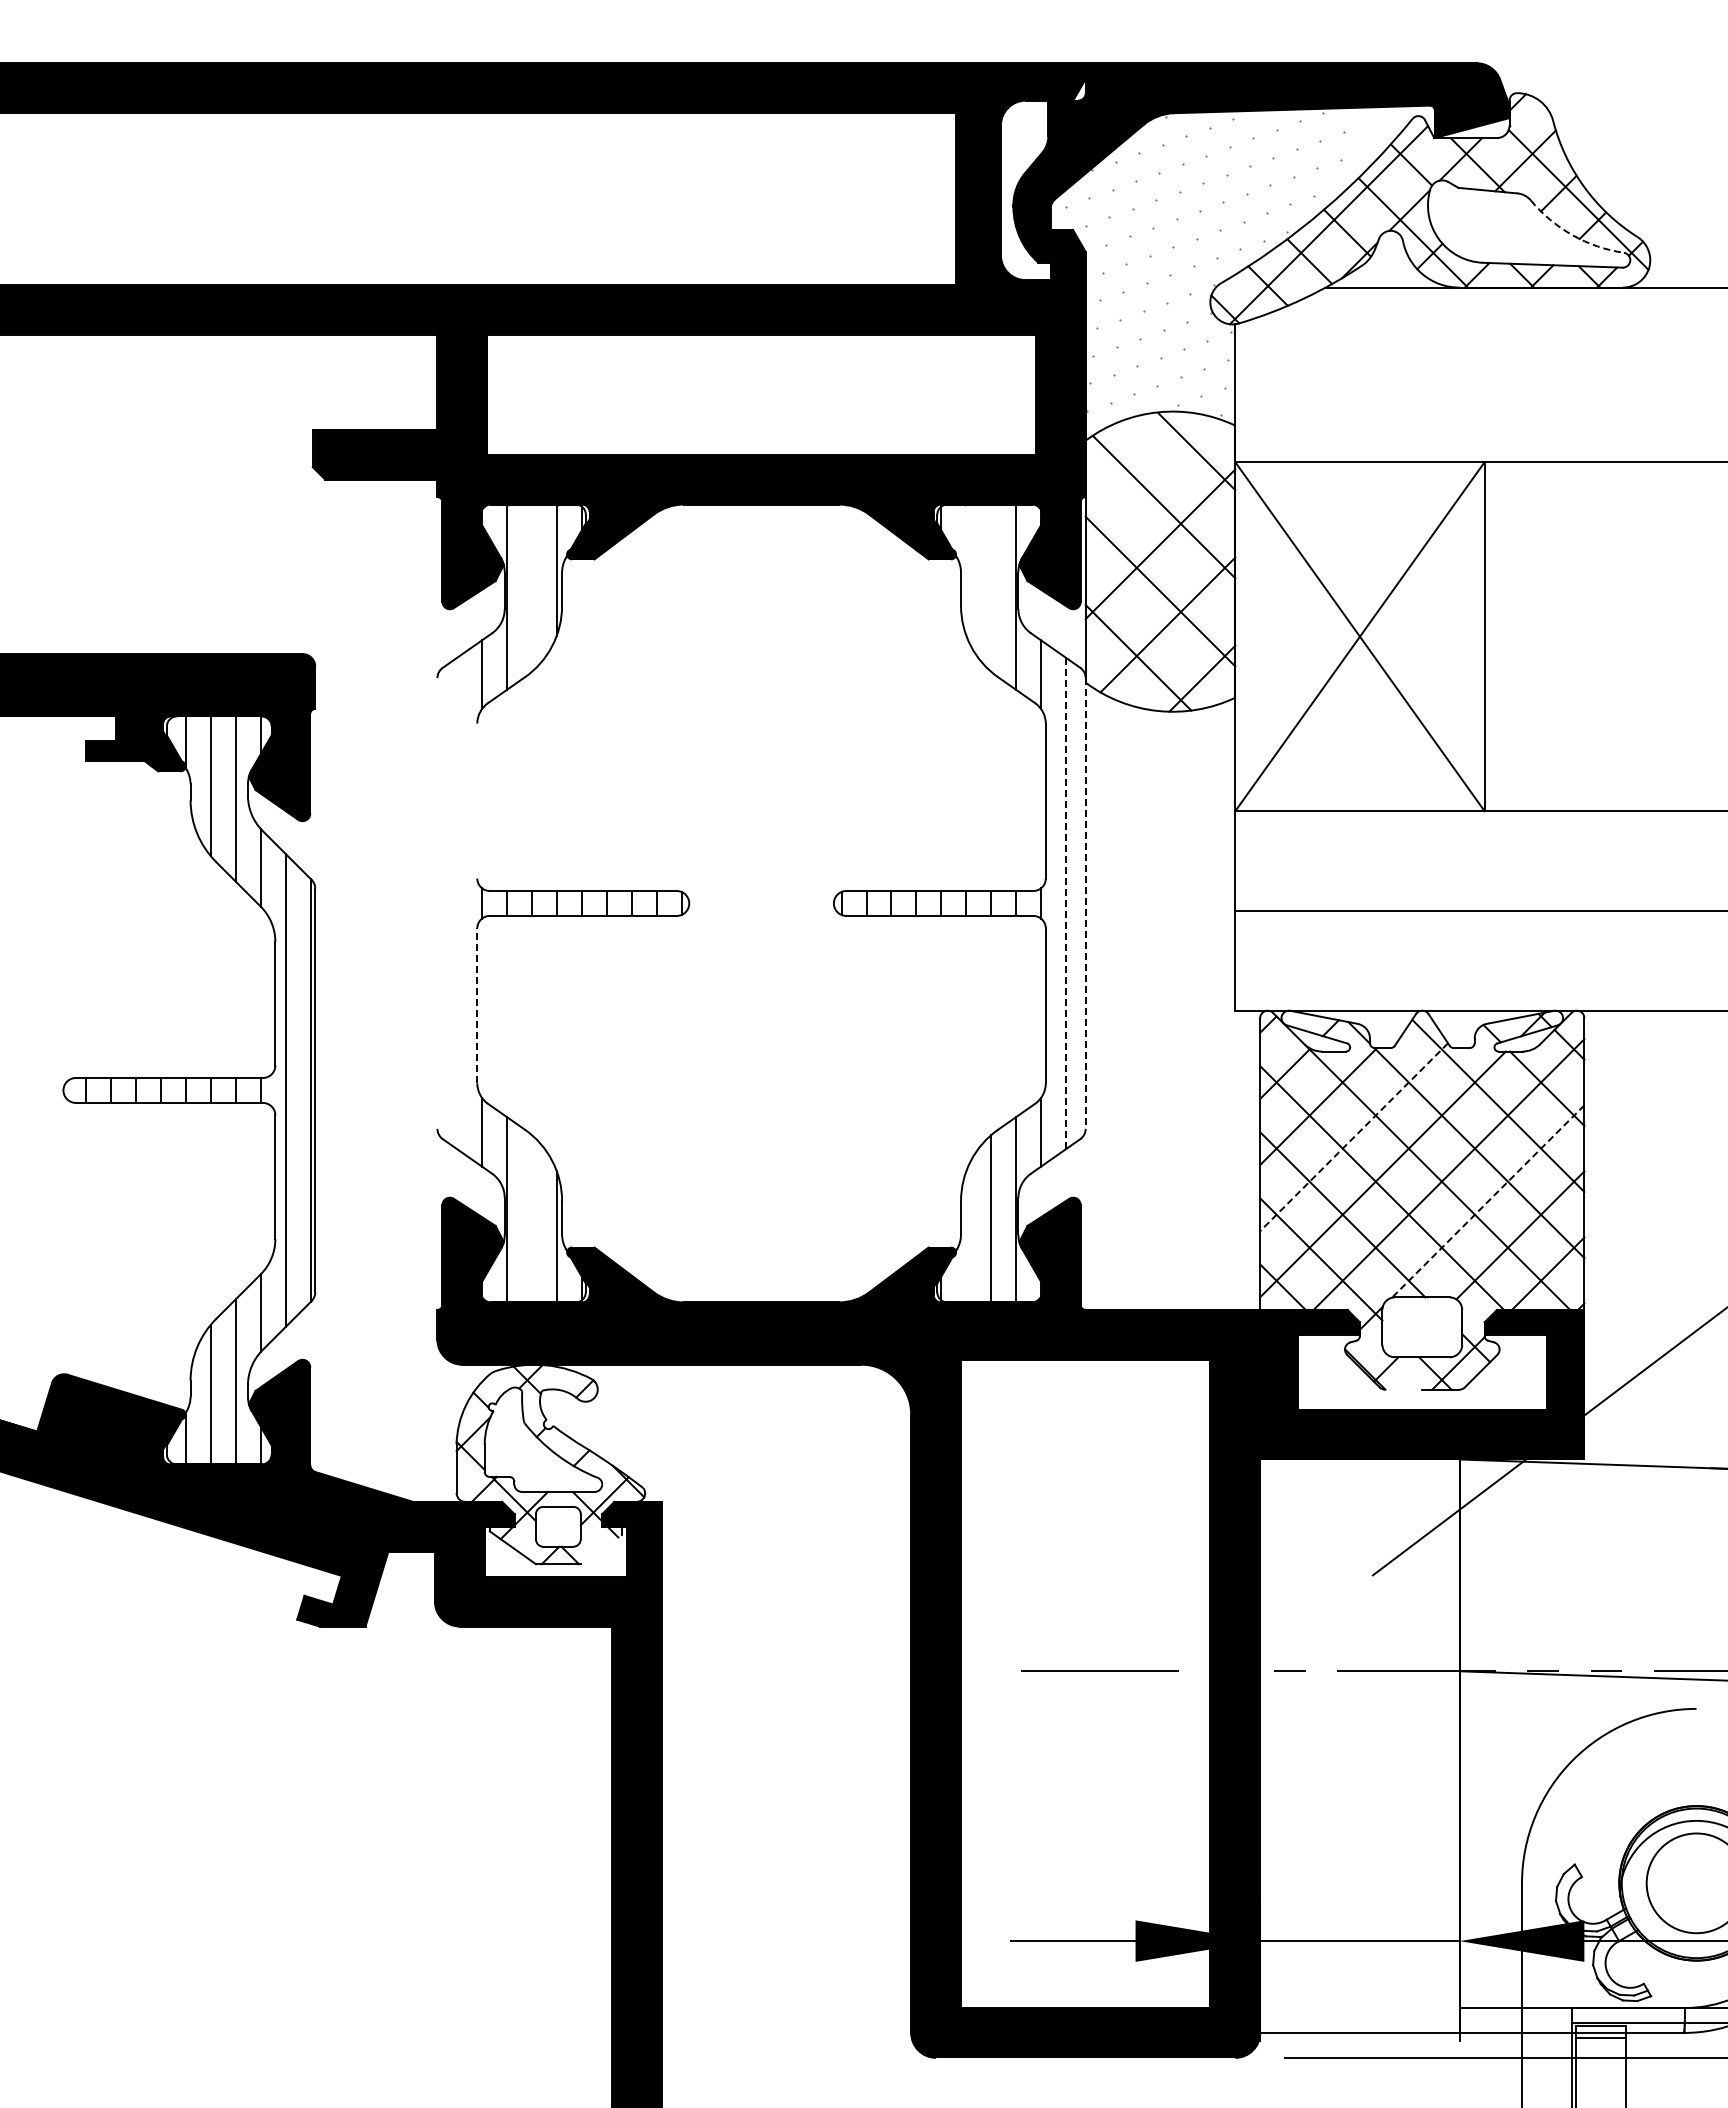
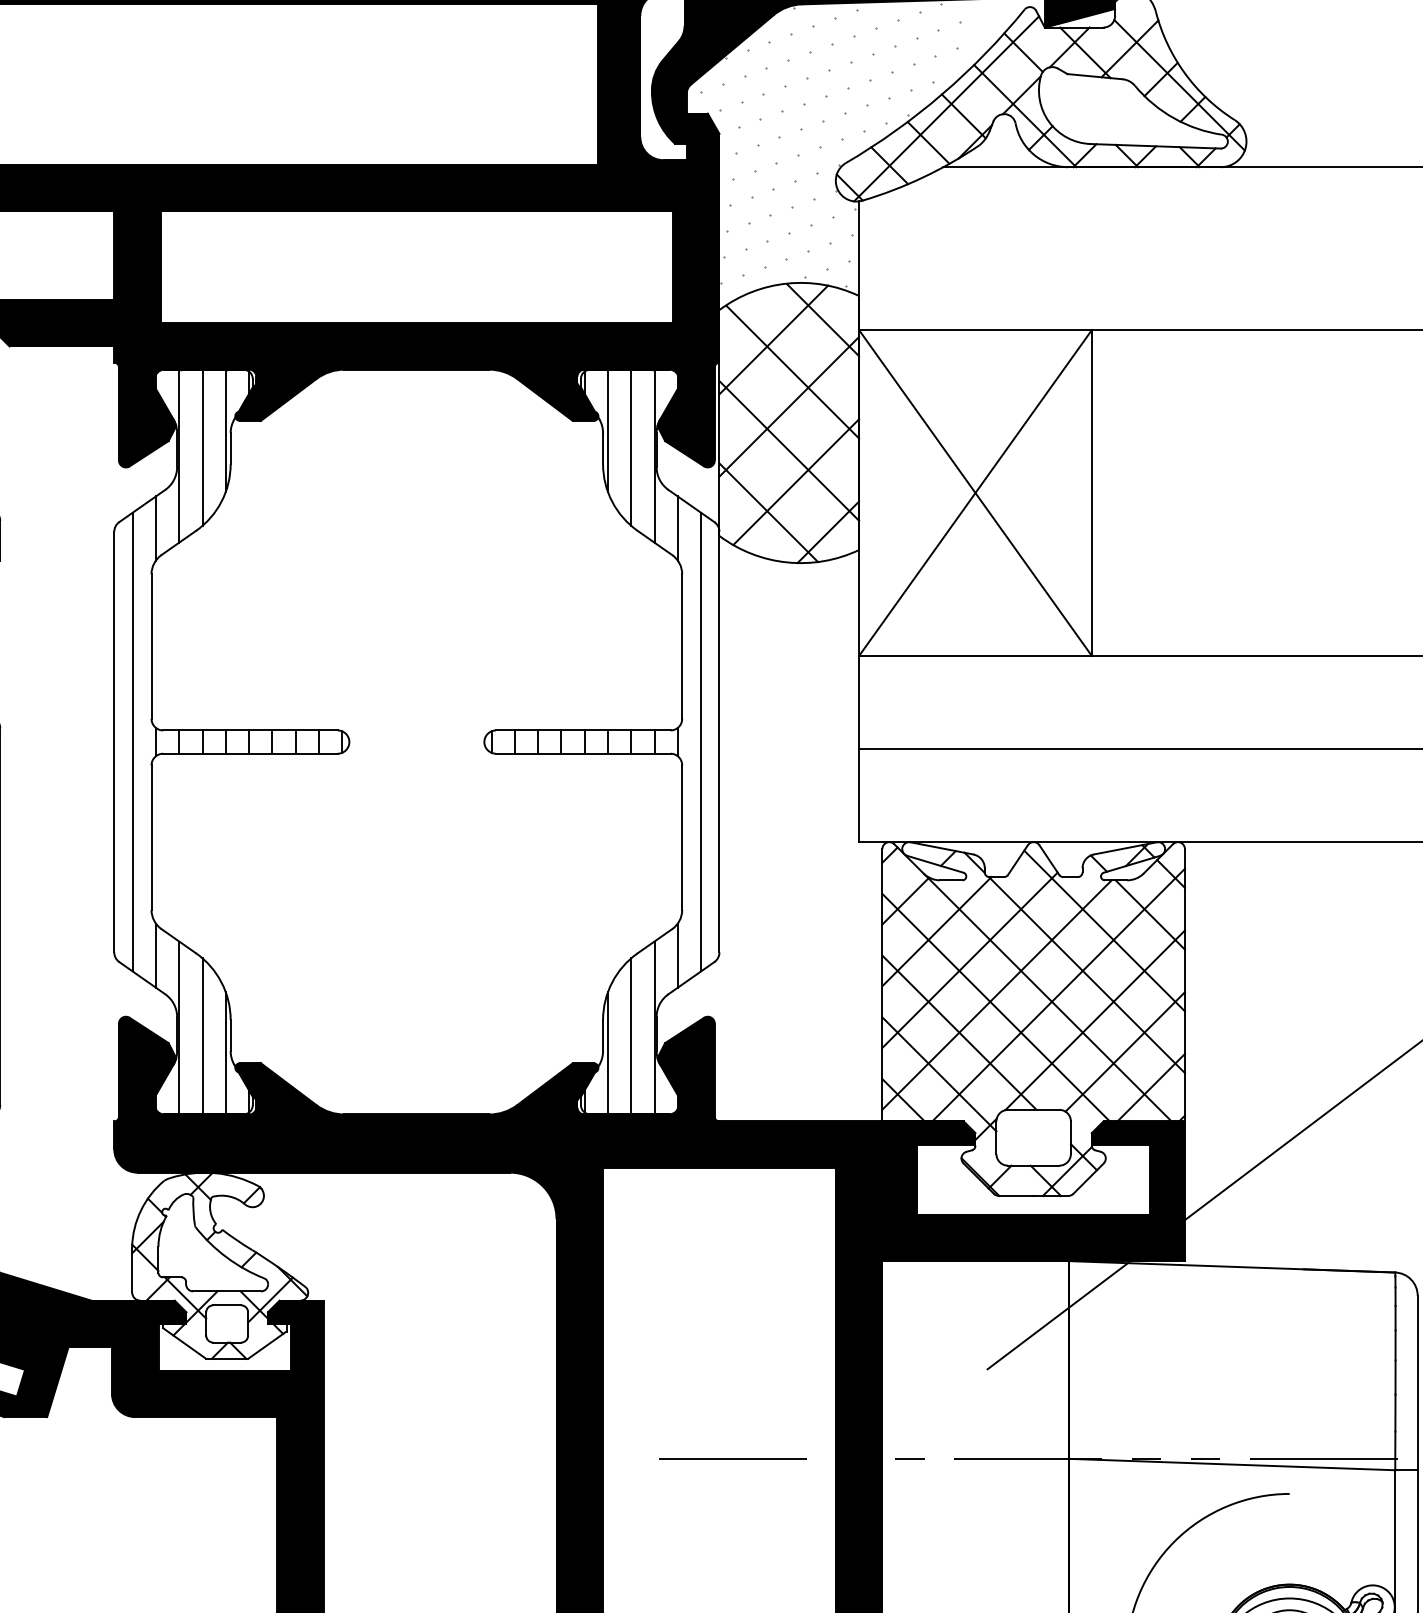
arc: (1572, 235) -> (1173, 118), dashed -> solid
line: (1143, 472) -> (773, 339), added
line: (966, 569) -> (608, 430), added
line: (531, 587) -> (202, 447), added
line: (991, 587) -> (631, 447), added
line: (477, 800) -> (151, 645), added
line: (437, 903) -> (114, 742), added
line: (457, 903) -> (133, 742), added
line: (1065, 903) -> (700, 742), dashed -> solid
line: (1085, 903) -> (719, 742), dashed -> solid
line: (477, 1005) -> (151, 837), dashed -> solid
line: (1354, 1137) -> (970, 960), dashed -> solid
line: (1487, 1201) -> (1094, 1020), dashed -> solid
line: (531, 1218) -> (202, 1036), added
line: (966, 1236) -> (608, 1052), added
line: (1403, 1389) -> (1016, 1195), added
line: (600, 1549) -> (266, 1345), added

